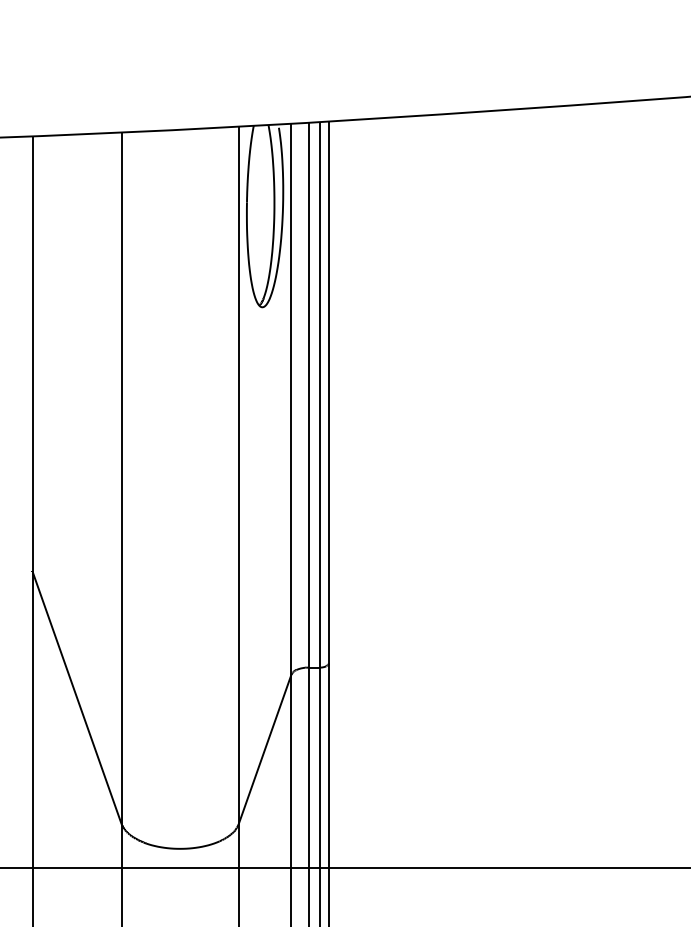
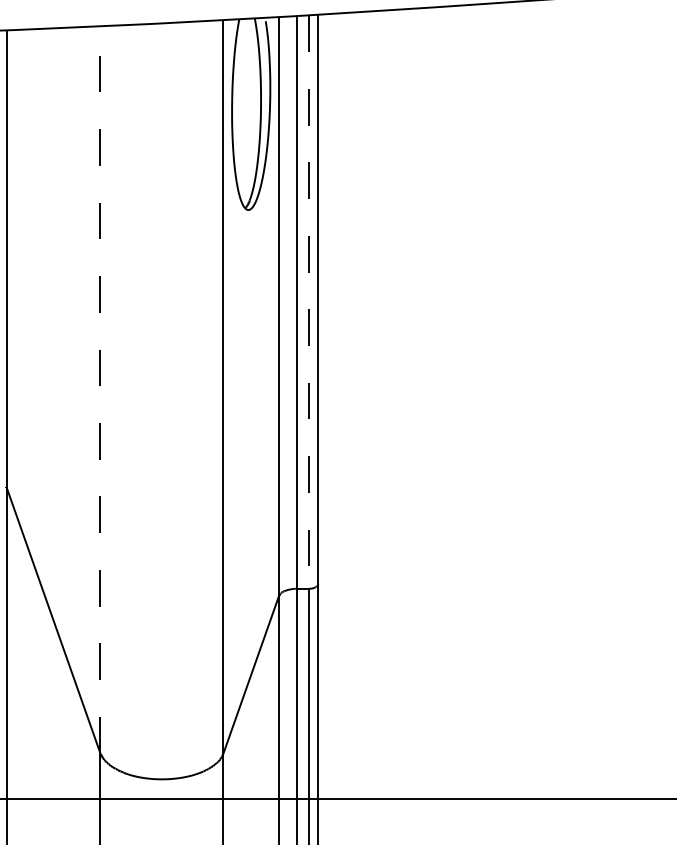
line: (320, 394) -> (309, 301), solid -> dashed
line: (121, 478) -> (100, 390), solid -> dashed

